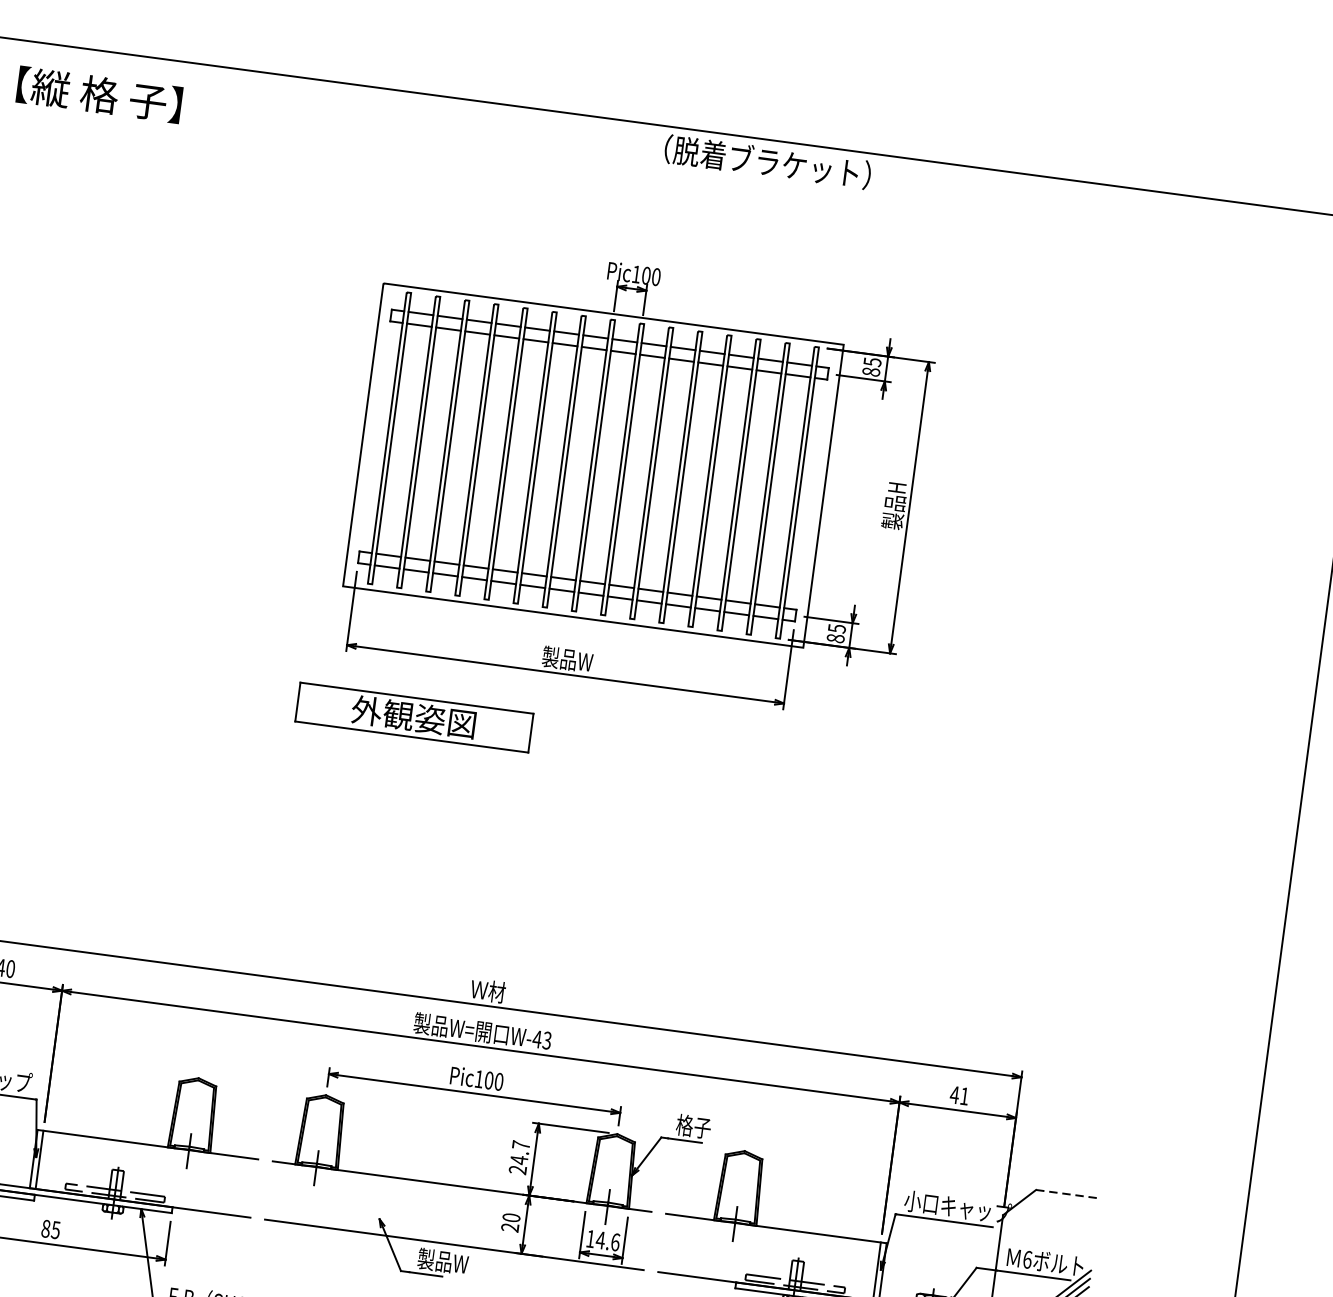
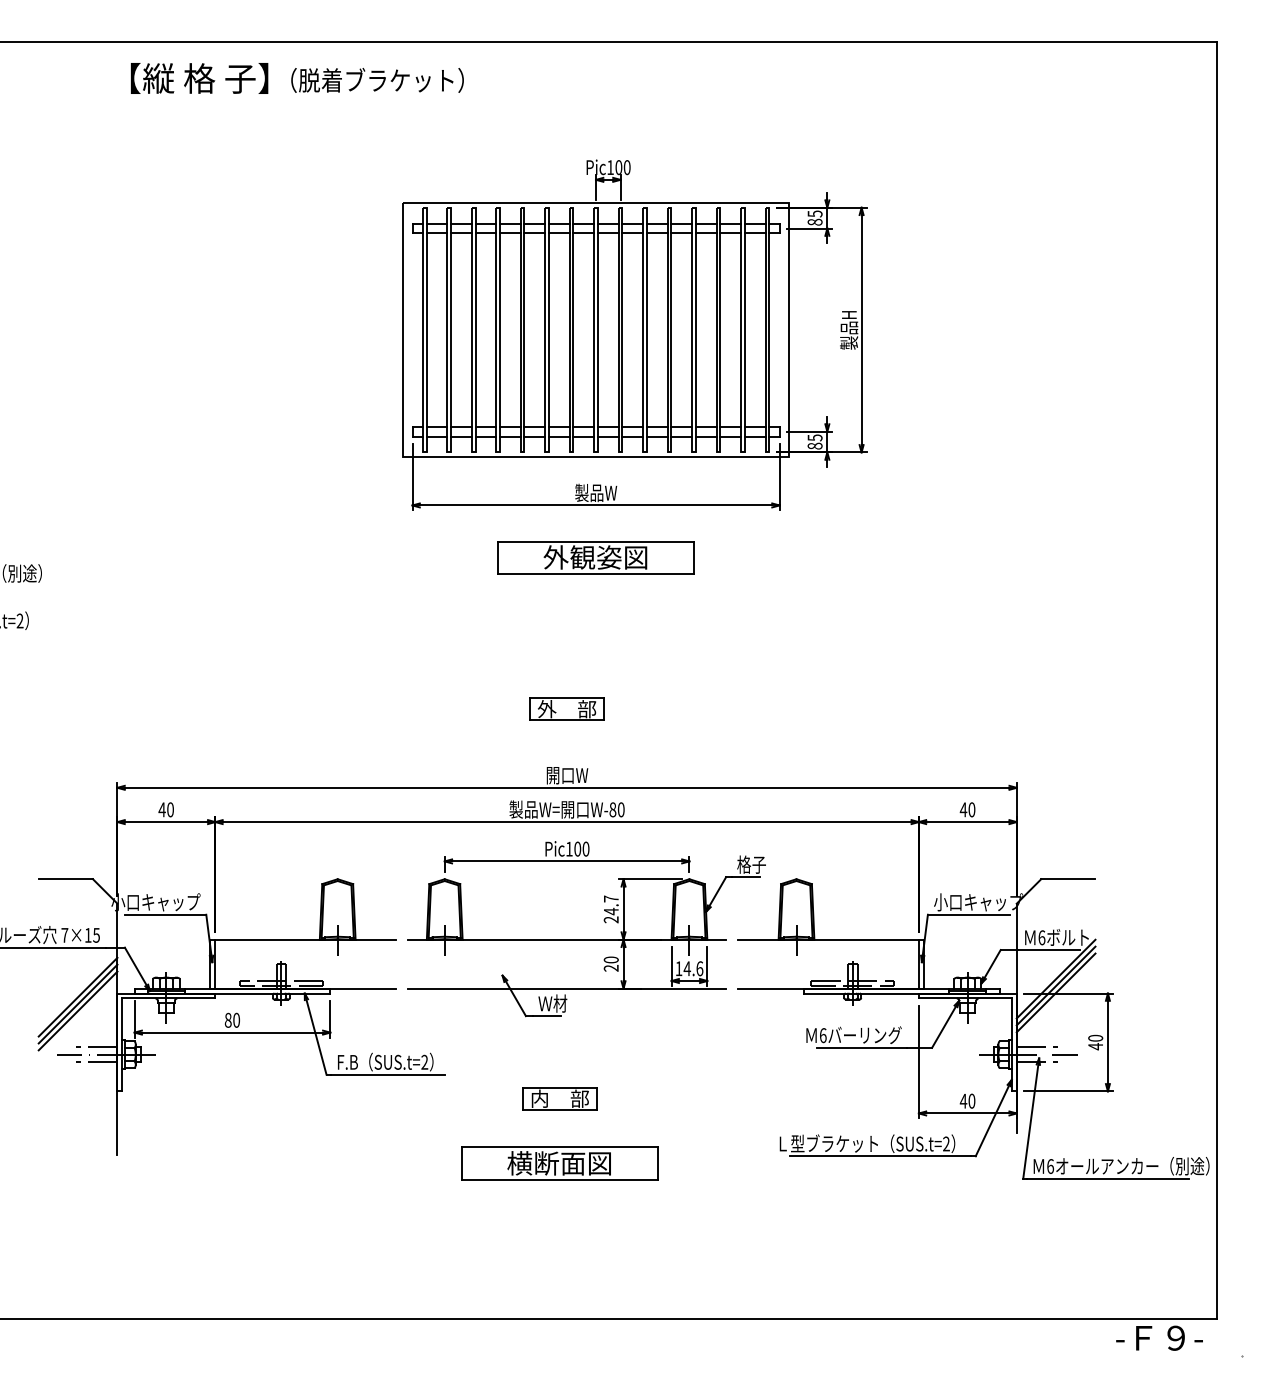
text: (99, 94) -> (199, 78), moved
text: (767, 162) -> (377, 80), moved
part: (413, 717) -> (595, 557), moved
part: (498, 911) -> (566, 708), added
text: (488, 991) -> (567, 775), Ｗ材 -> 開口W
text: (541, 1039) -> (616, 809), W-43 -> W-80
text: (964, 1095) -> (971, 809), 41 -> 40
line: (1068, 1194) -> (1068, 879), dashed -> solid
text: (55, 1229) -> (236, 1019), 85 -> 80
text: (442, 1261) -> (559, 1003), 製品W -> Ｗ材

